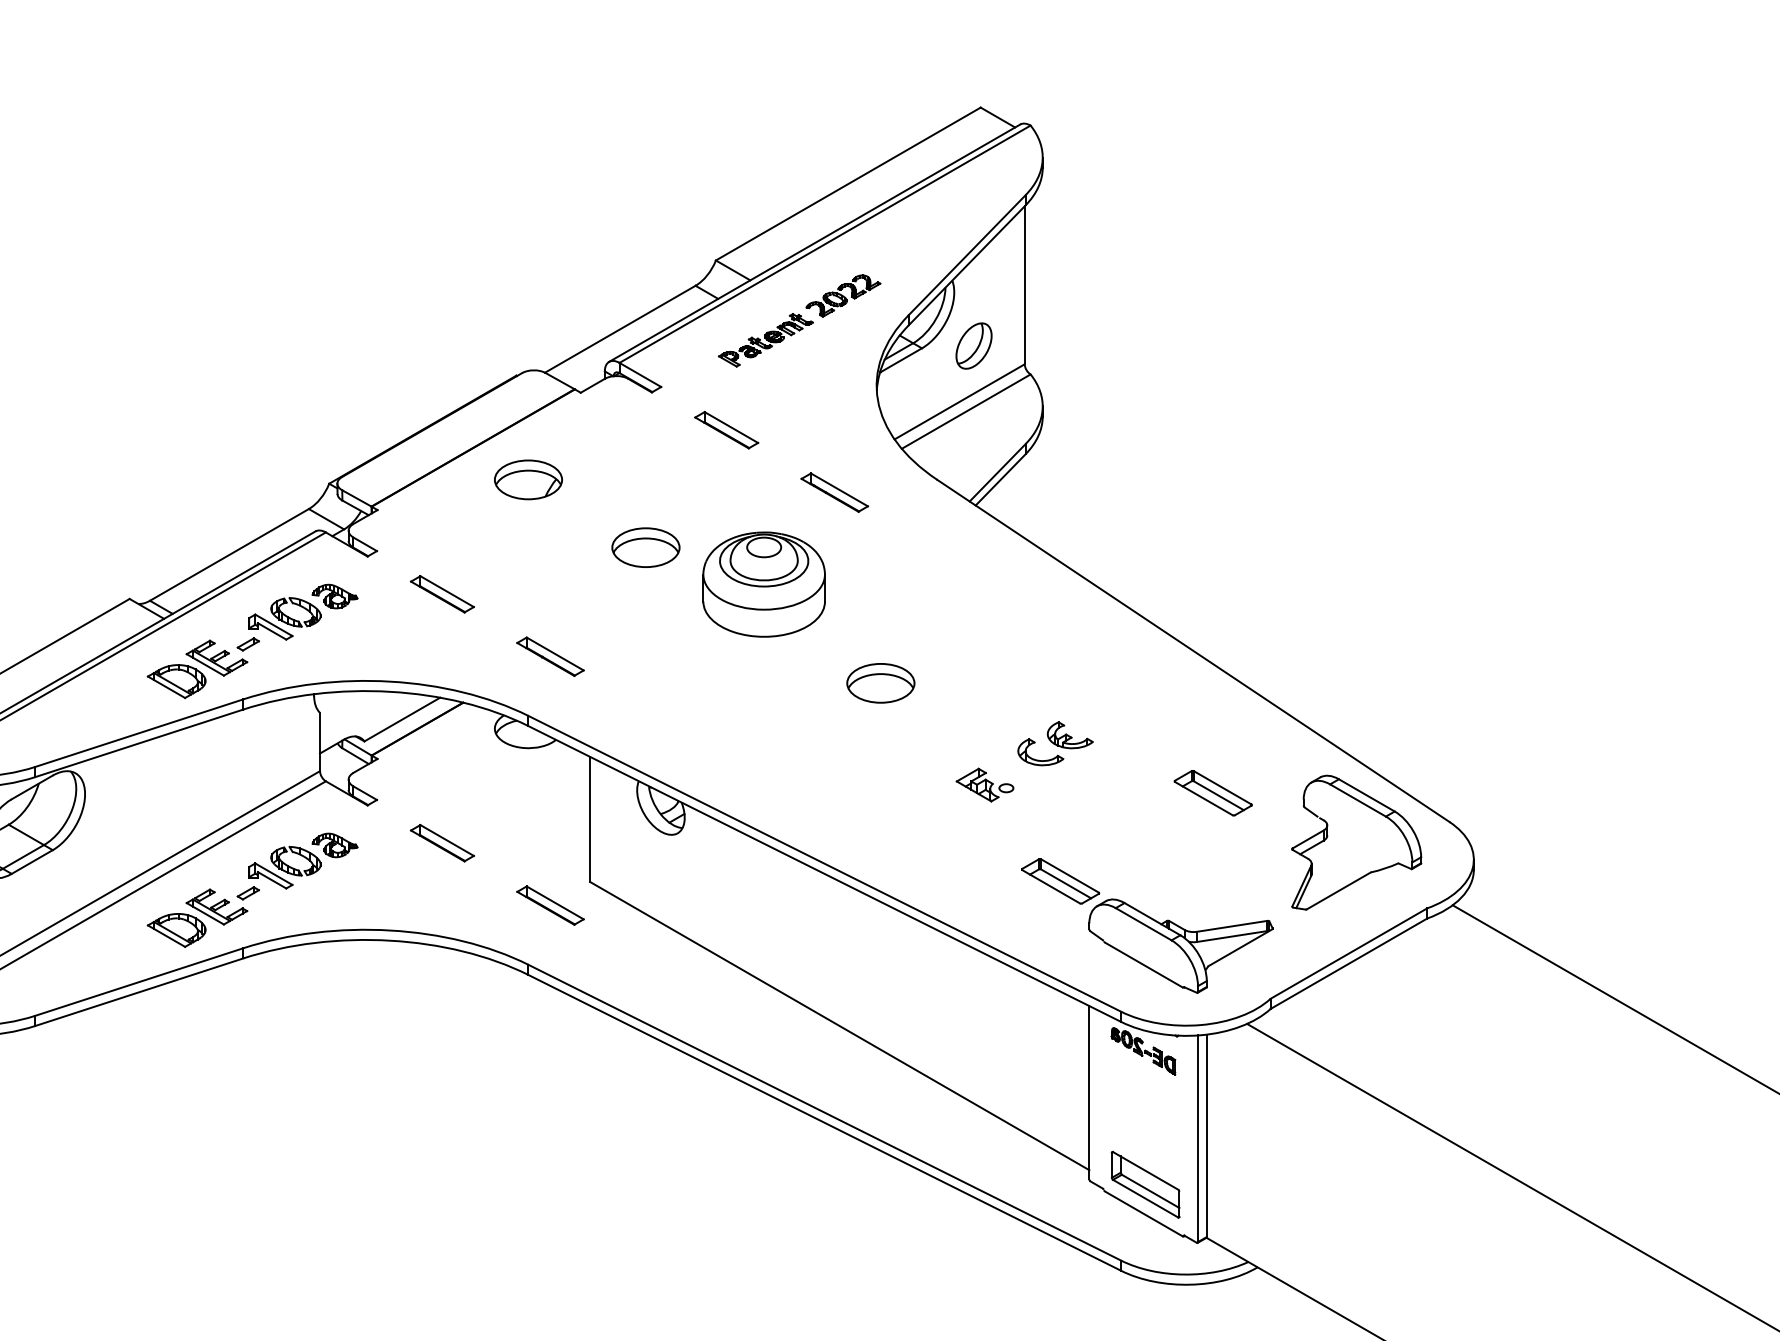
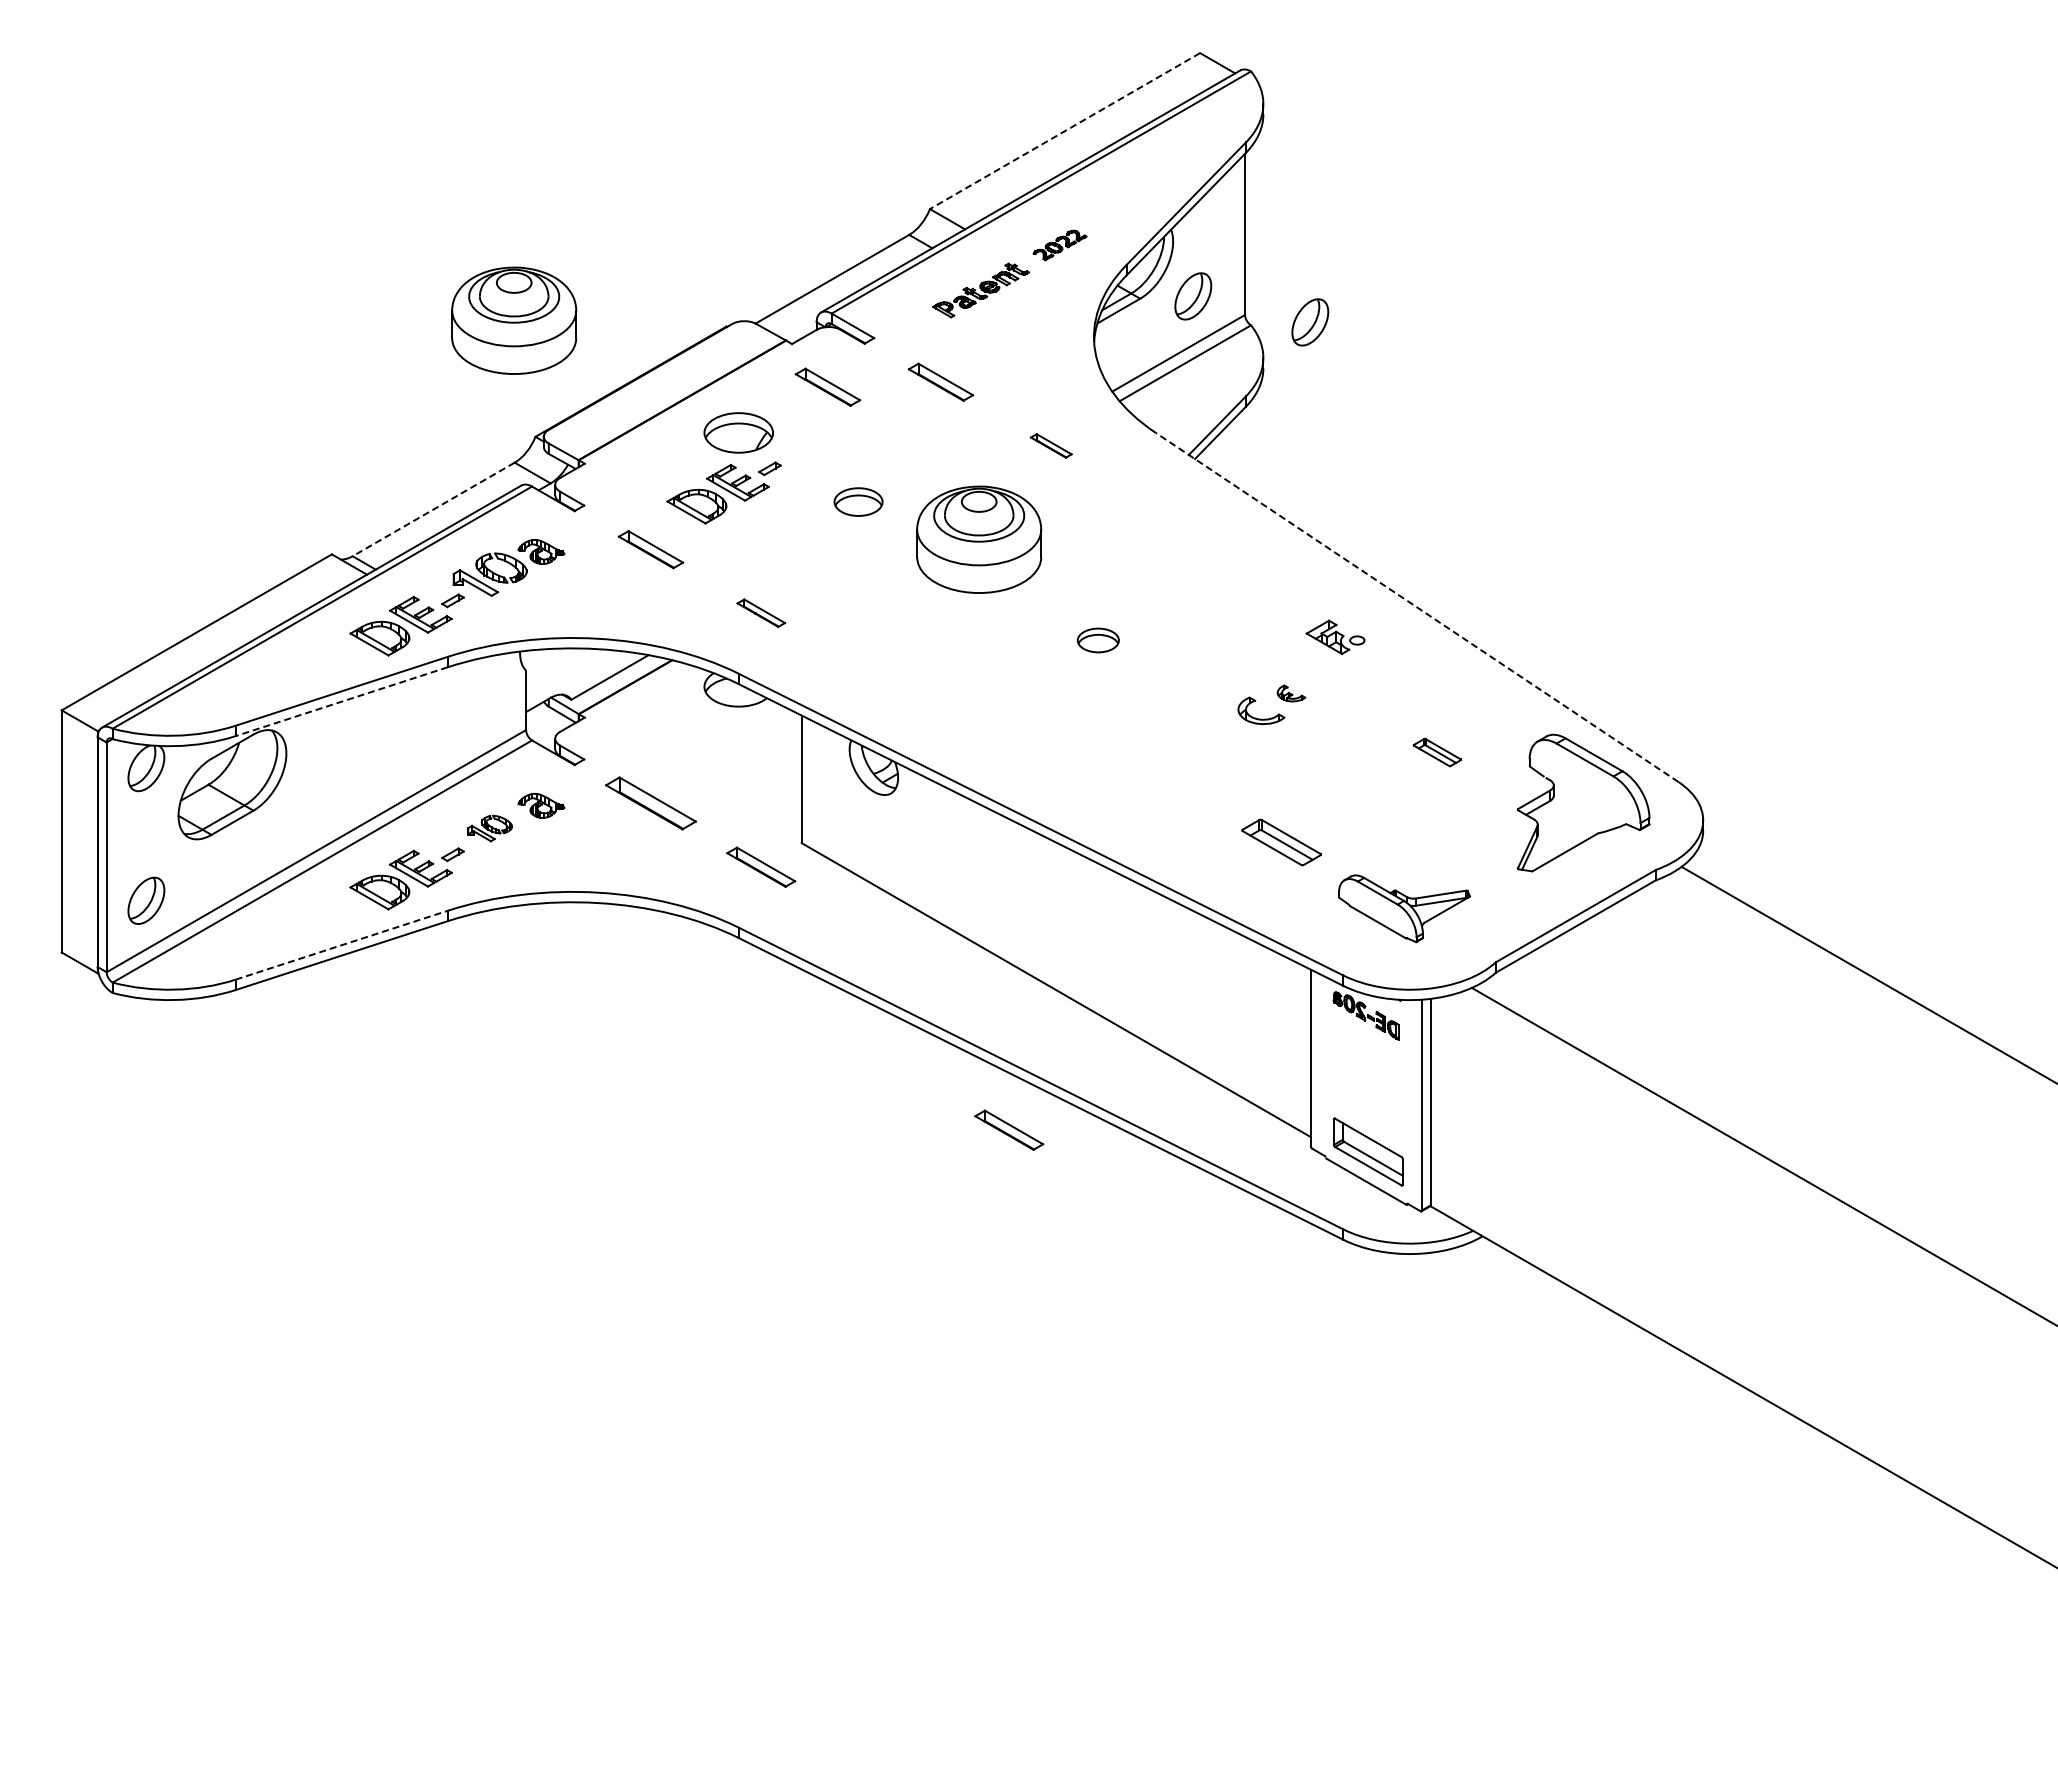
line: (848, 184) -> (1065, 131), solid -> dashed
part: (842, 296) -> (1059, 245), size x0.7
part: (308, 369) -> (514, 320), added
part: (1088, 371) -> (1310, 322), added
part: (615, 434) -> (827, 386), added
part: (835, 492) -> (1051, 445), size x0.6
part: (513, 538) -> (723, 492), added
part: (645, 547) -> (858, 501), size x0.7
line: (229, 554) -> (433, 509), solid -> dashed
line: (1192, 651) -> (1416, 607), solid -> dashed
part: (550, 655) -> (761, 612), size x0.7
part: (881, 683) -> (1098, 640), size x0.6
part: (1070, 735) -> (1291, 693), size x0.6
line: (139, 743) -> (341, 701), solid -> dashed
part: (985, 784) -> (1335, 636), moved
part: (1213, 793) -> (1437, 752), size x0.6
part: (441, 843) -> (650, 803), size x1.4
part: (284, 867) -> (489, 828), size x0.6
part: (1181, 946) -> (1404, 908), size x0.7
line: (139, 982) -> (341, 945), solid -> dashed
part: (793, 1162) -> (1009, 1129), added

